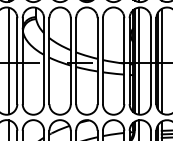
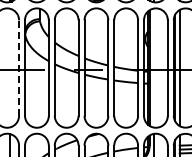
line: (9, 60) -> (10, 67), removed
line: (17, 61) -> (19, 68), solid -> dashed
line: (138, 61) -> (153, 68), removed

